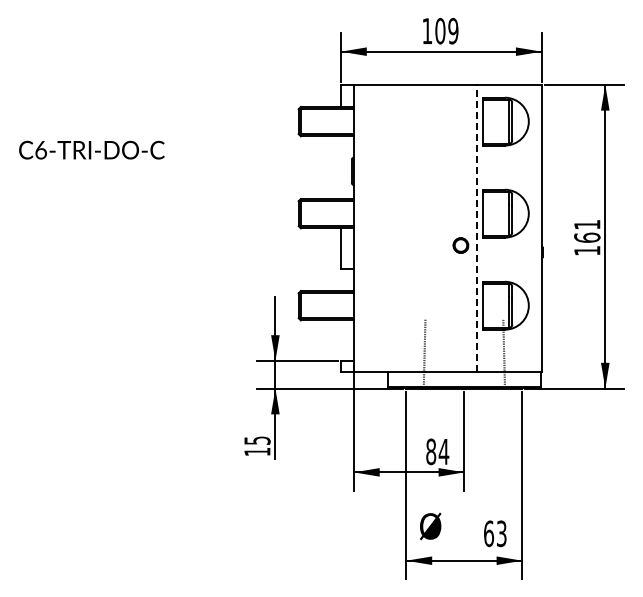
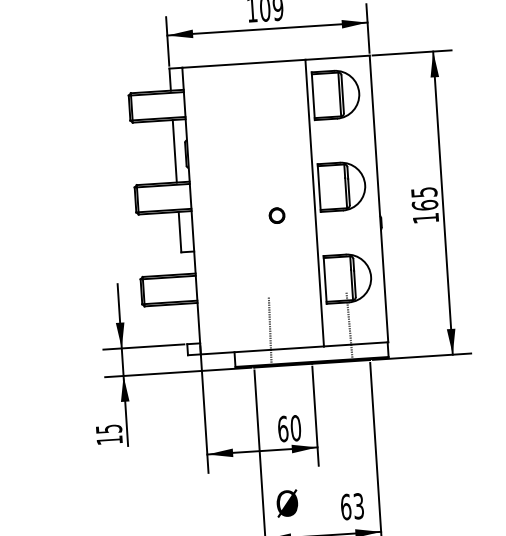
line: (341, 167) -> (175, 151), added
text: (587, 224) -> (424, 192), 161 -> 165
line: (477, 228) -> (314, 203), dashed -> solid
part: (460, 245) -> (276, 215), moved
text: (437, 451) -> (289, 428), 84 -> 60

